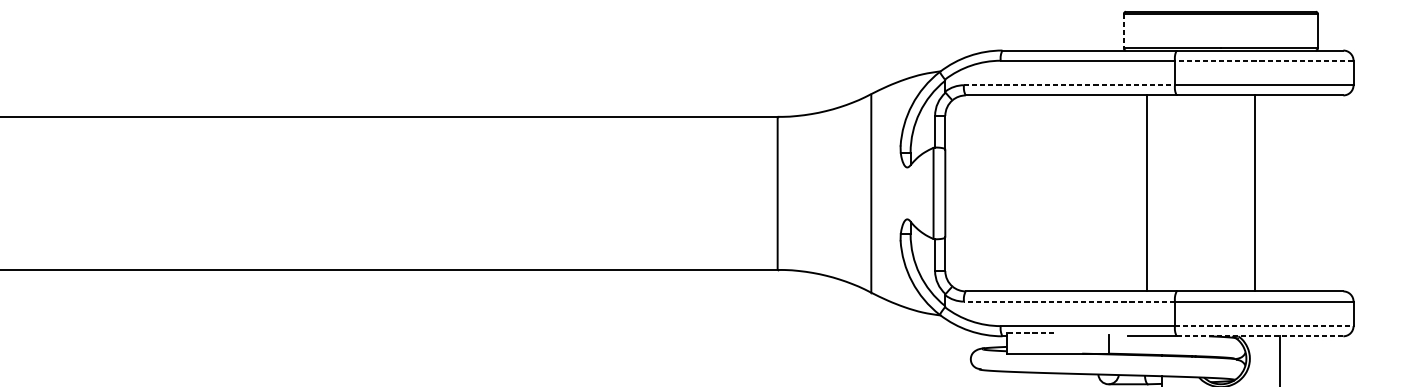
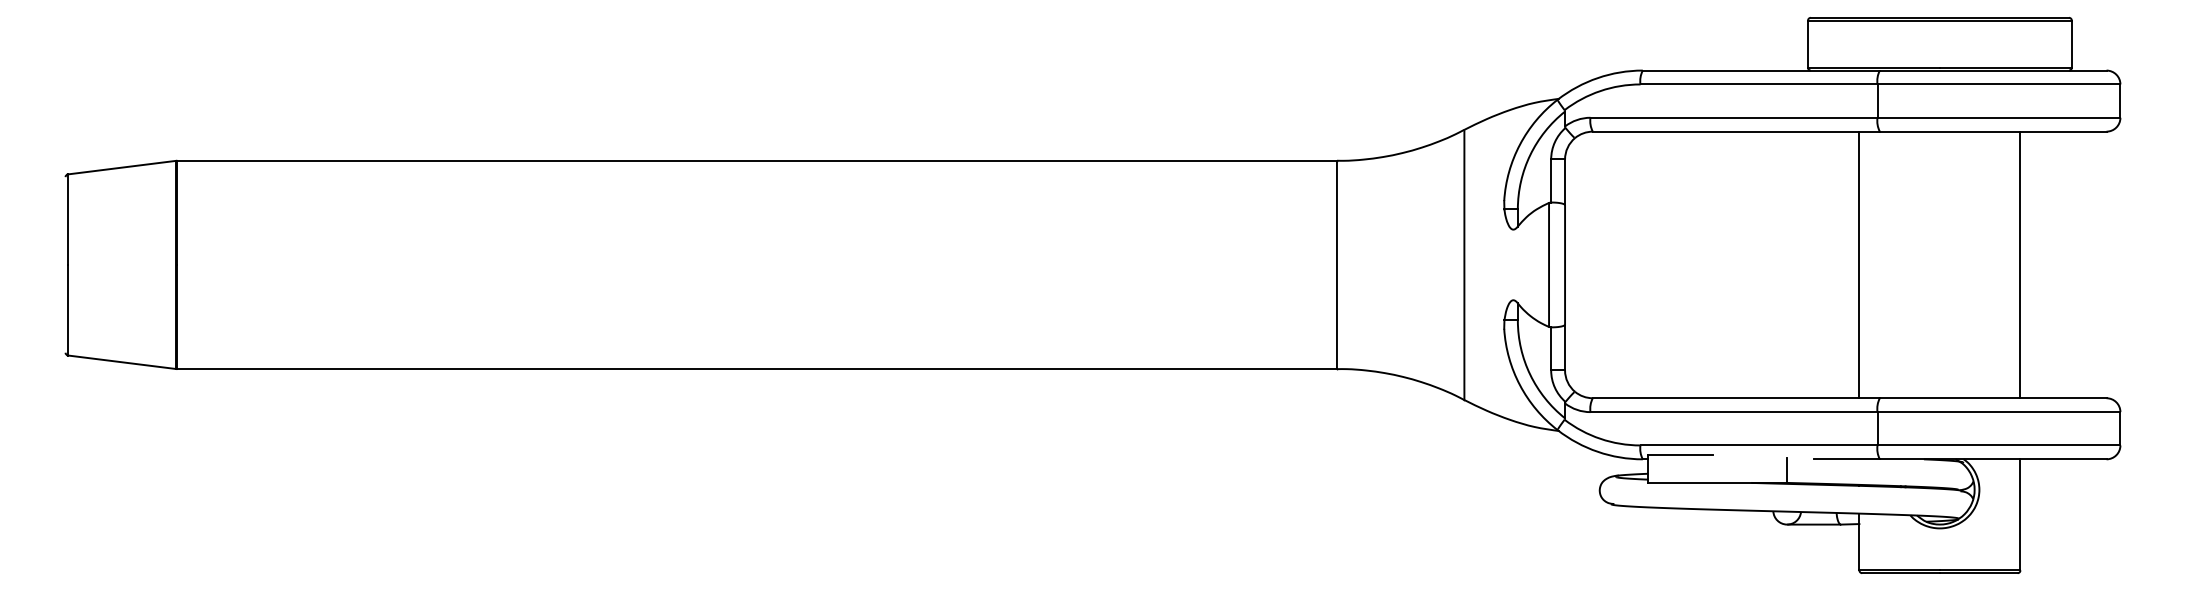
line: (1124, 31) -> (1808, 44), dashed -> solid
line: (1263, 60) -> (1998, 84), dashed -> solid
line: (1069, 85) -> (1734, 117), dashed -> solid
line: (1147, 193) -> (1859, 264), moved
line: (1255, 193) -> (2020, 264), moved
line: (1069, 301) -> (1734, 412), dashed -> solid
line: (1264, 326) -> (1999, 445), dashed -> solid
line: (1029, 333) -> (1679, 455), dashed -> solid
line: (1259, 336) -> (1992, 459), dashed -> solid

